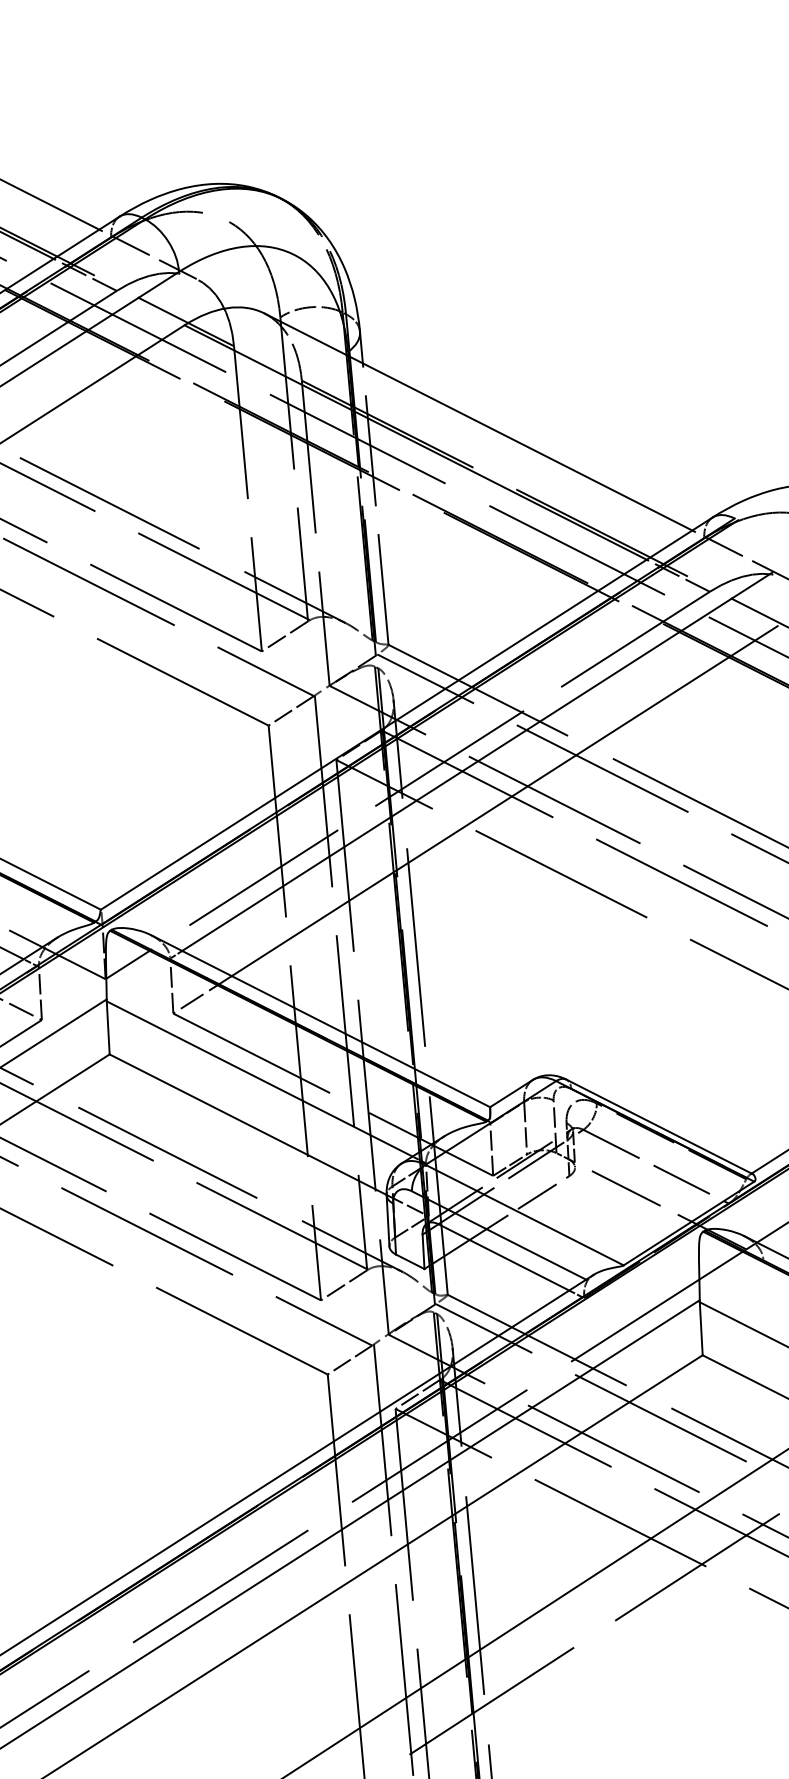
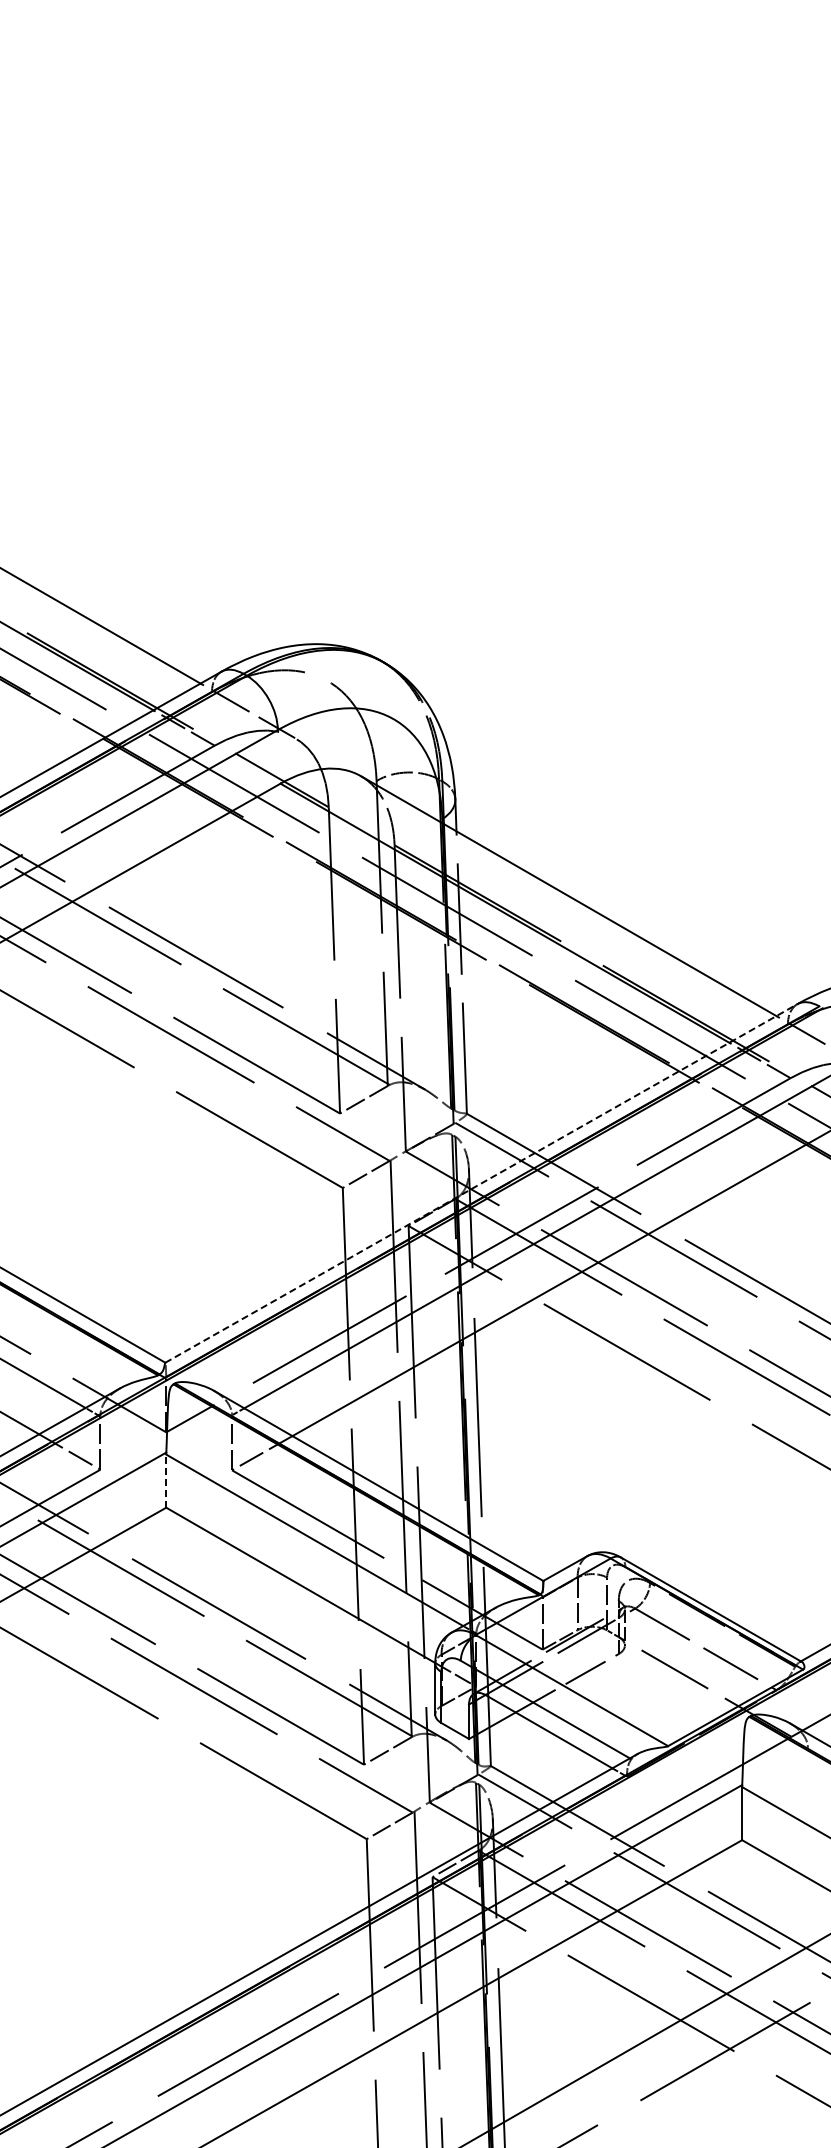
line: (406, 713) -> (481, 1183), solid -> dashed
line: (108, 1028) -> (166, 1481), solid -> dashed

